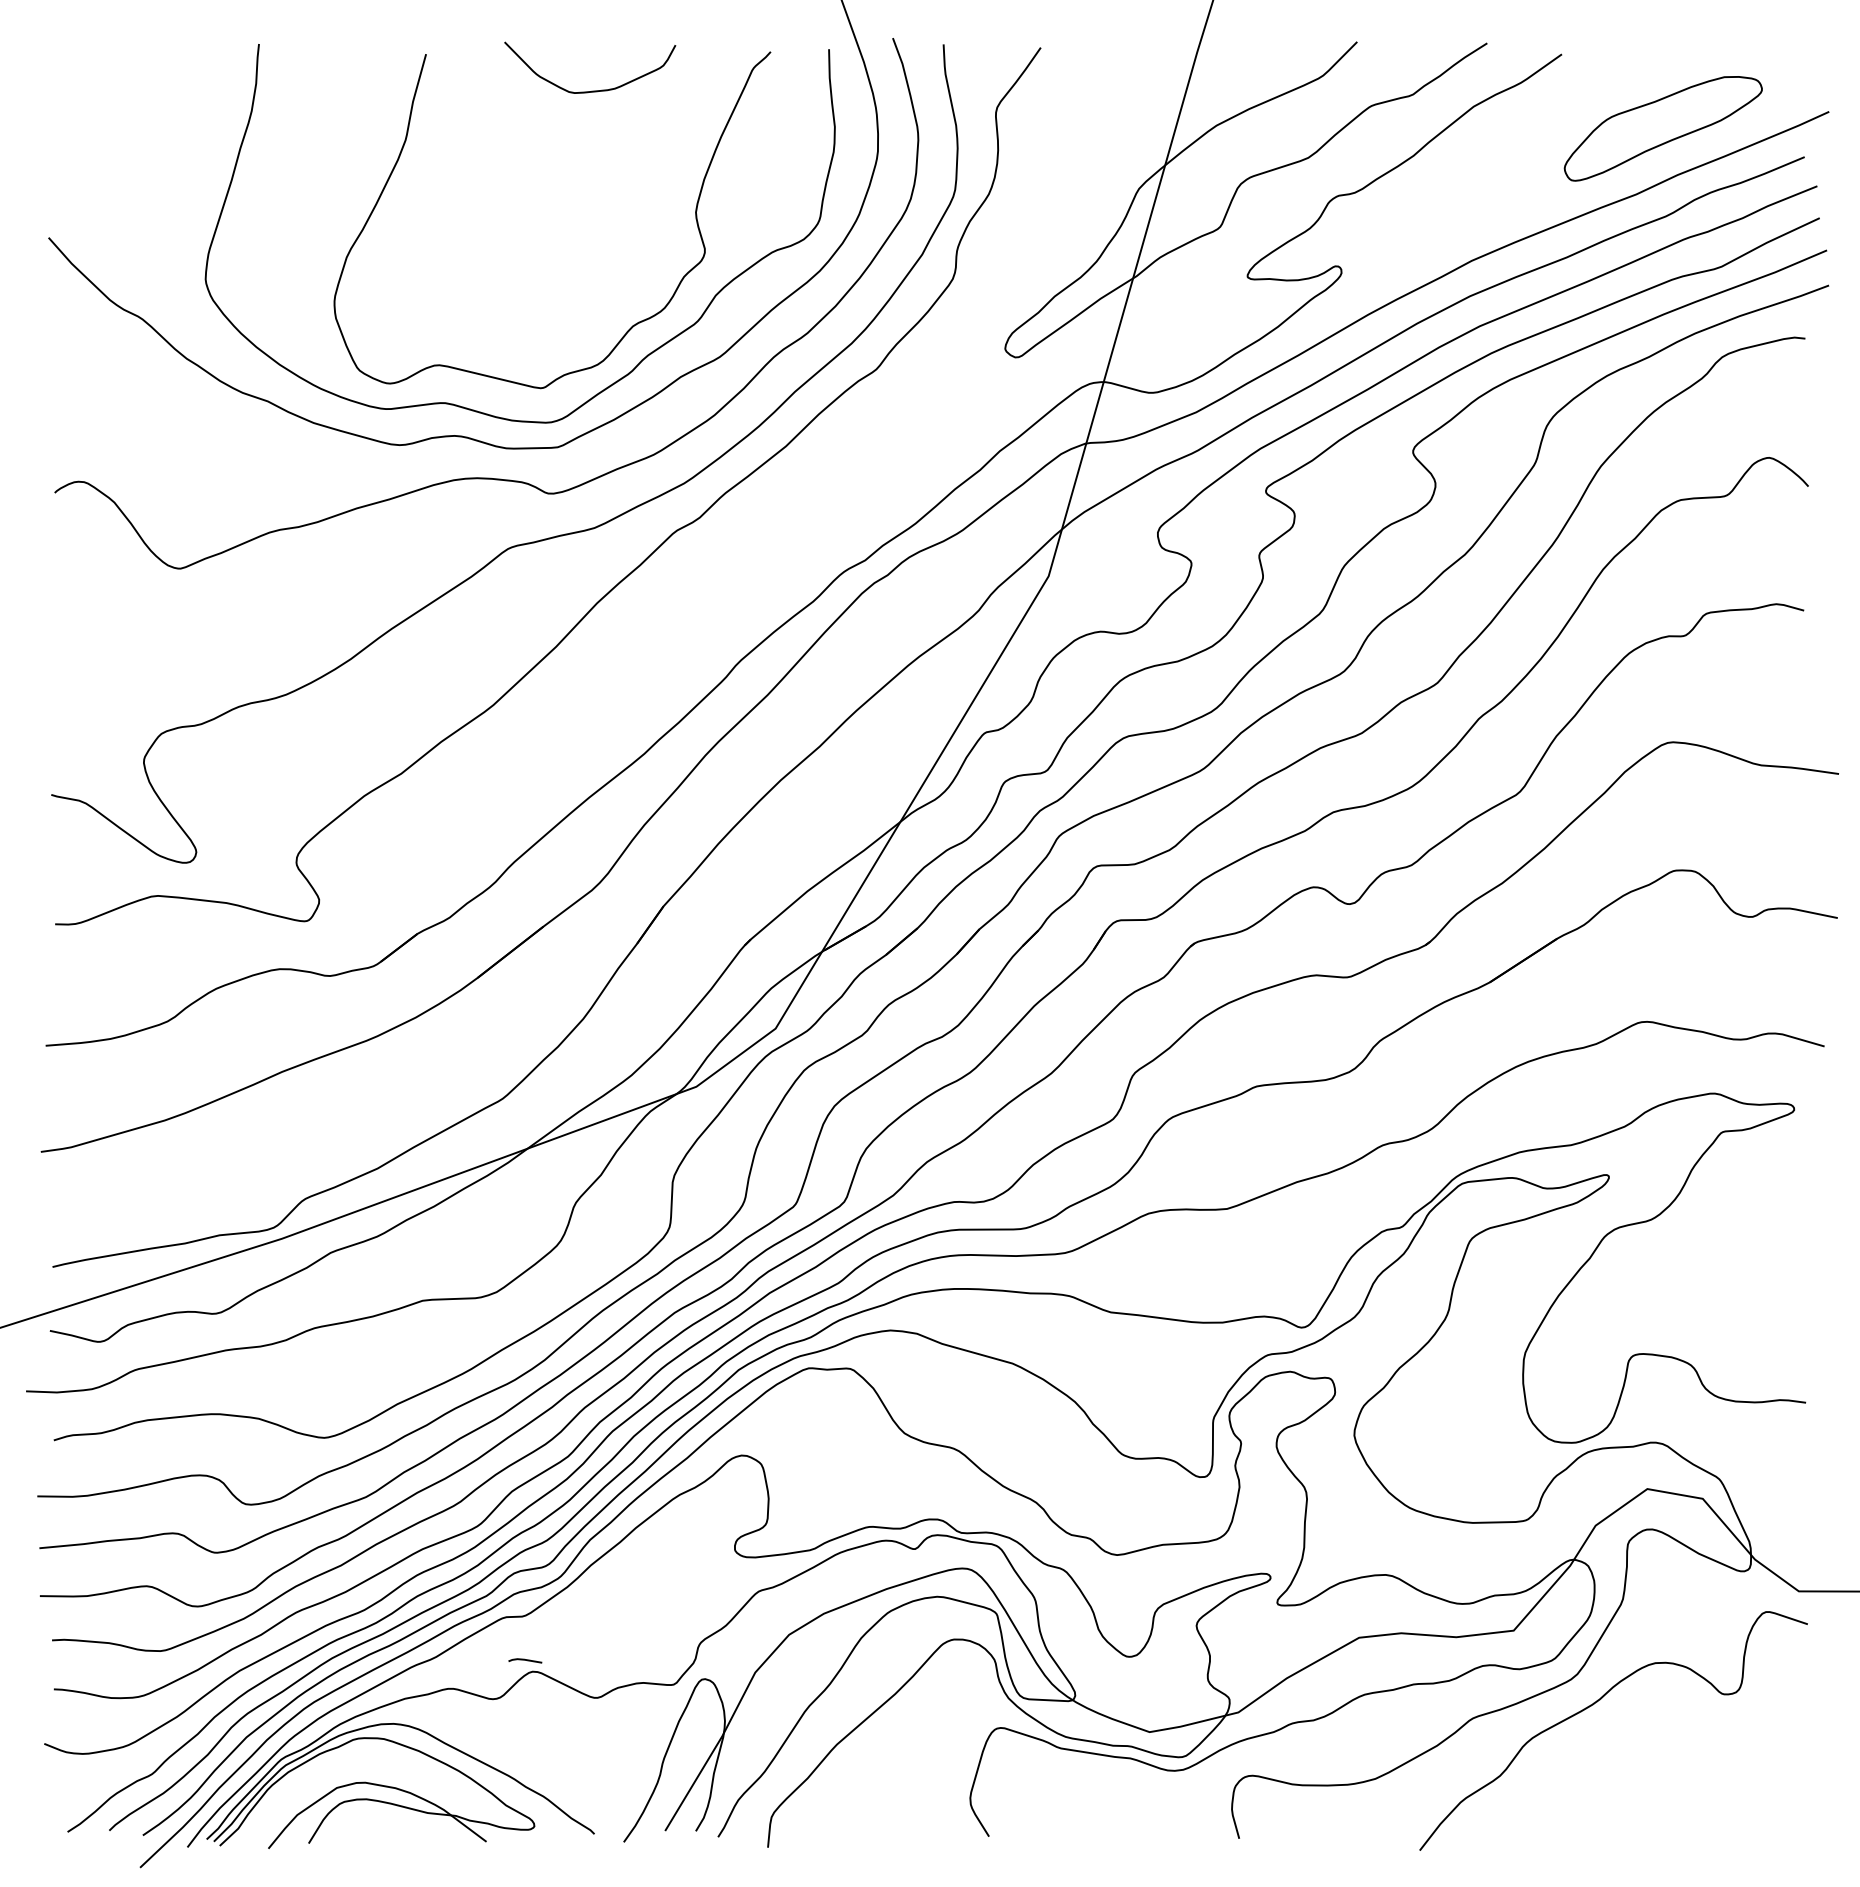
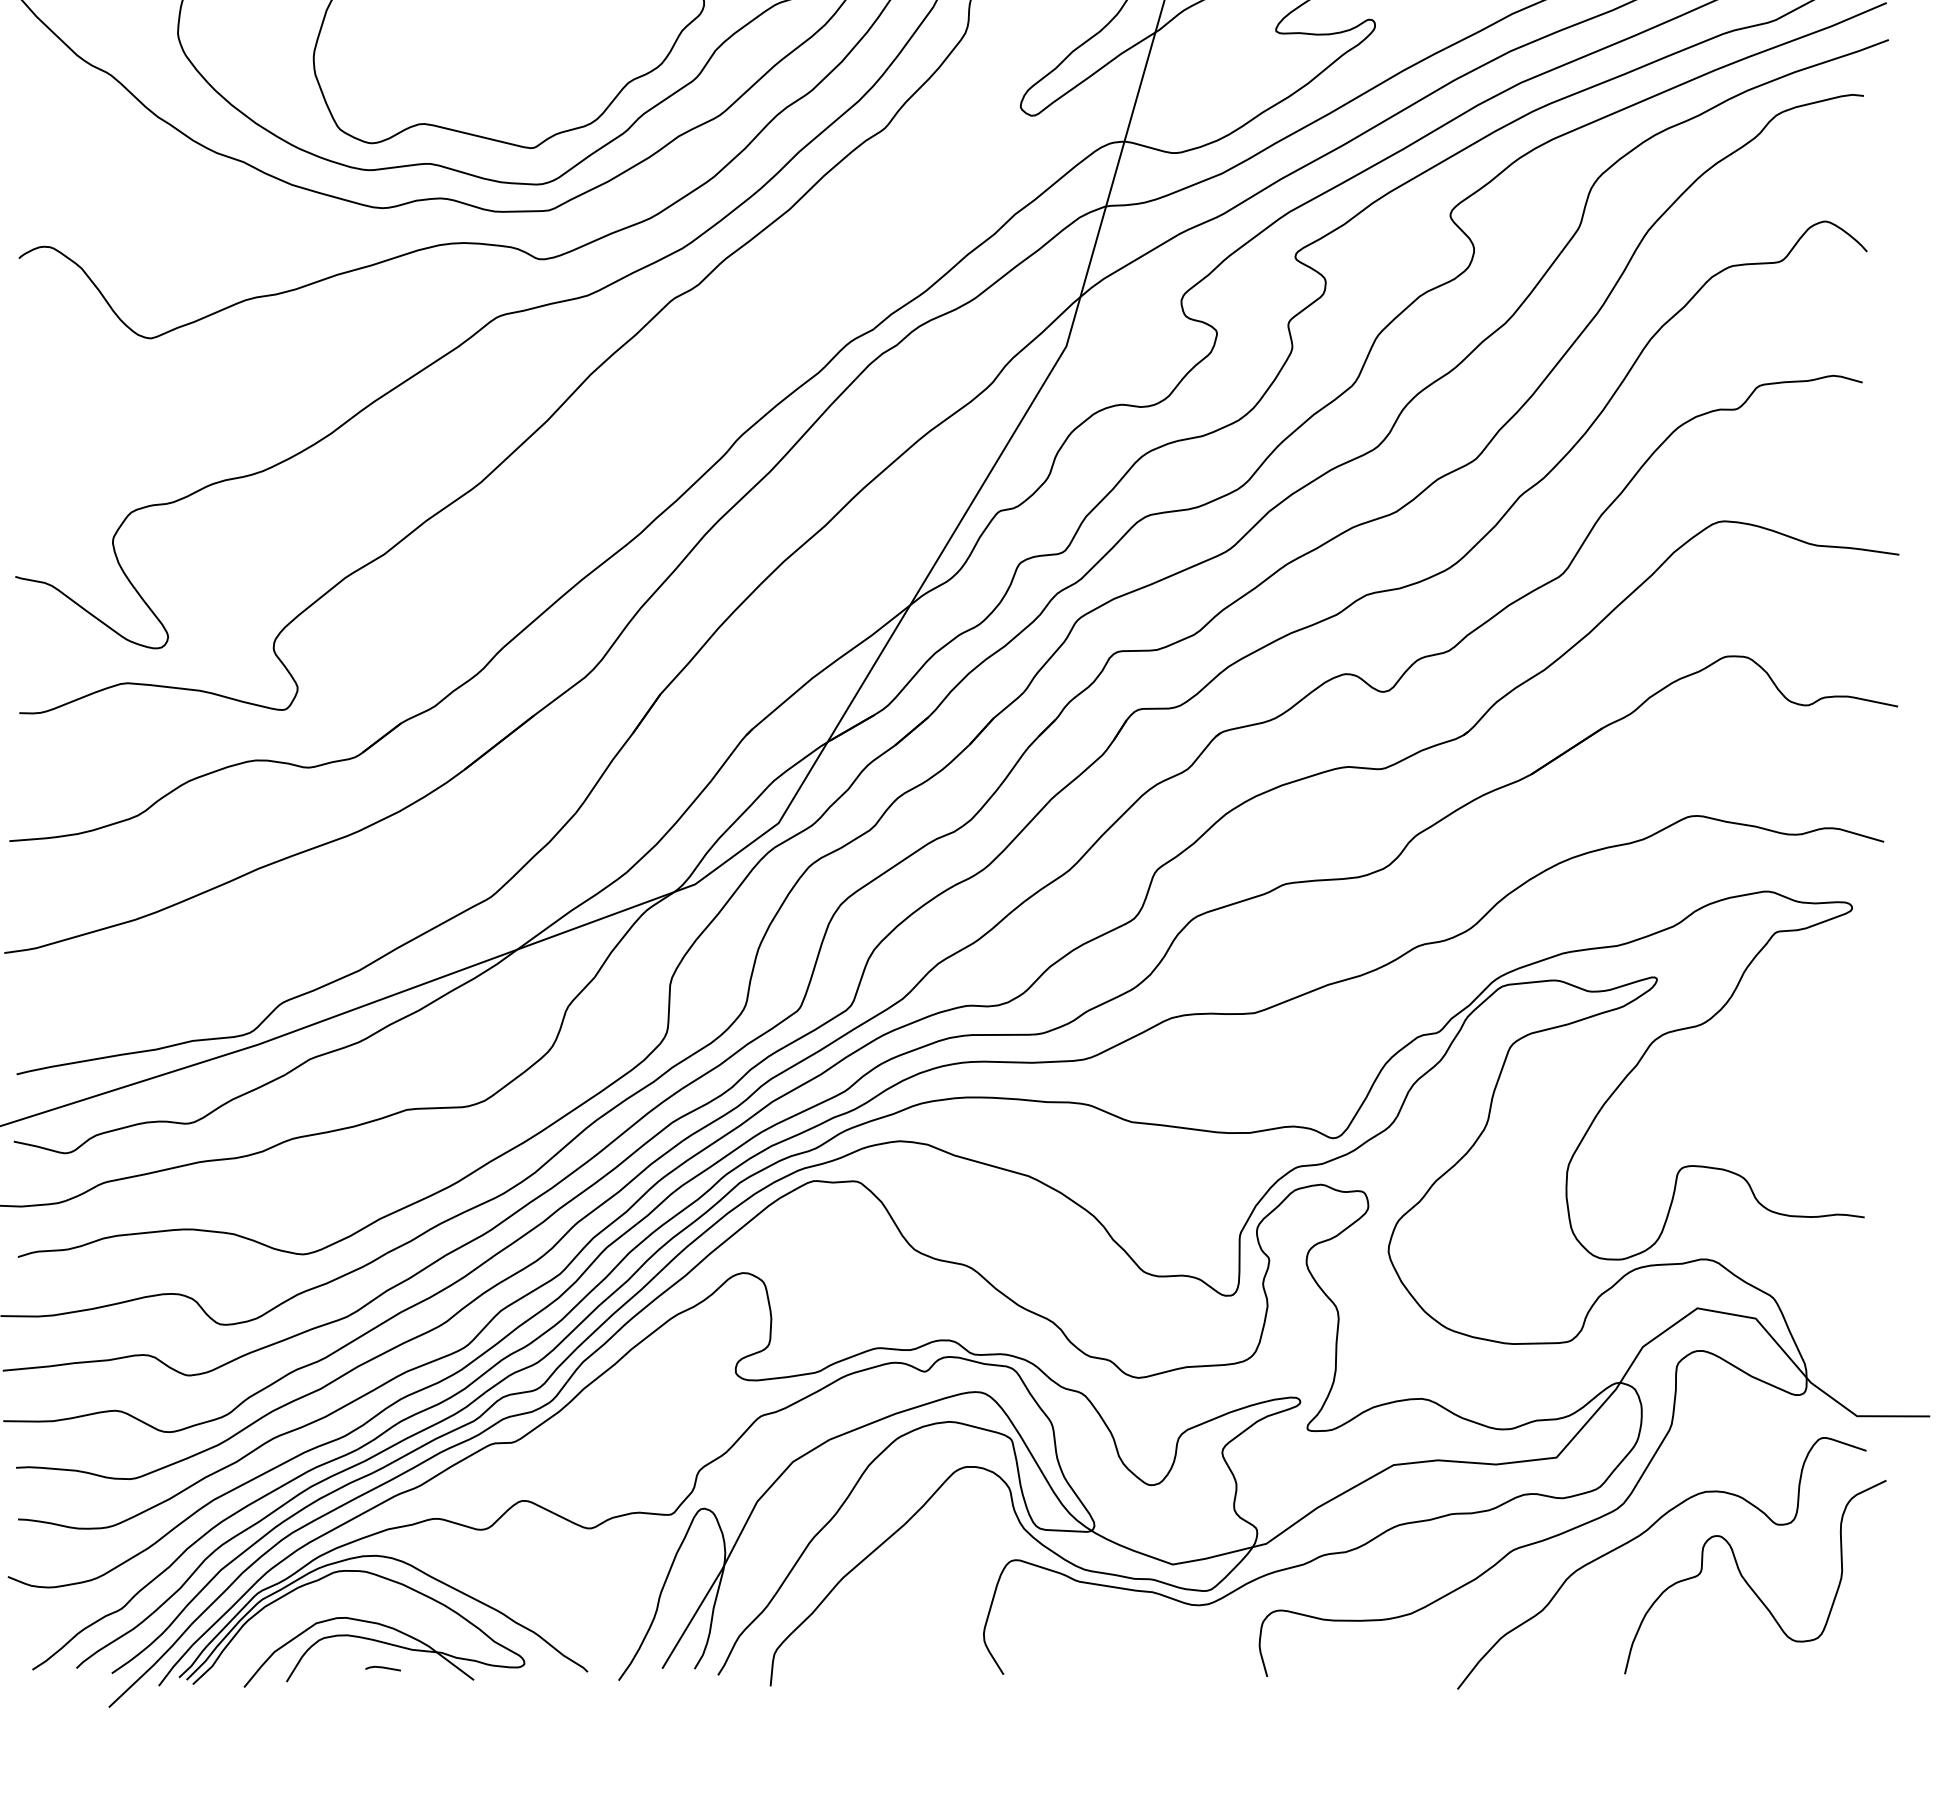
line: (525, 1660) -> (383, 1668), moved
curve: (1695, 1749) -> (1748, 1582), added

